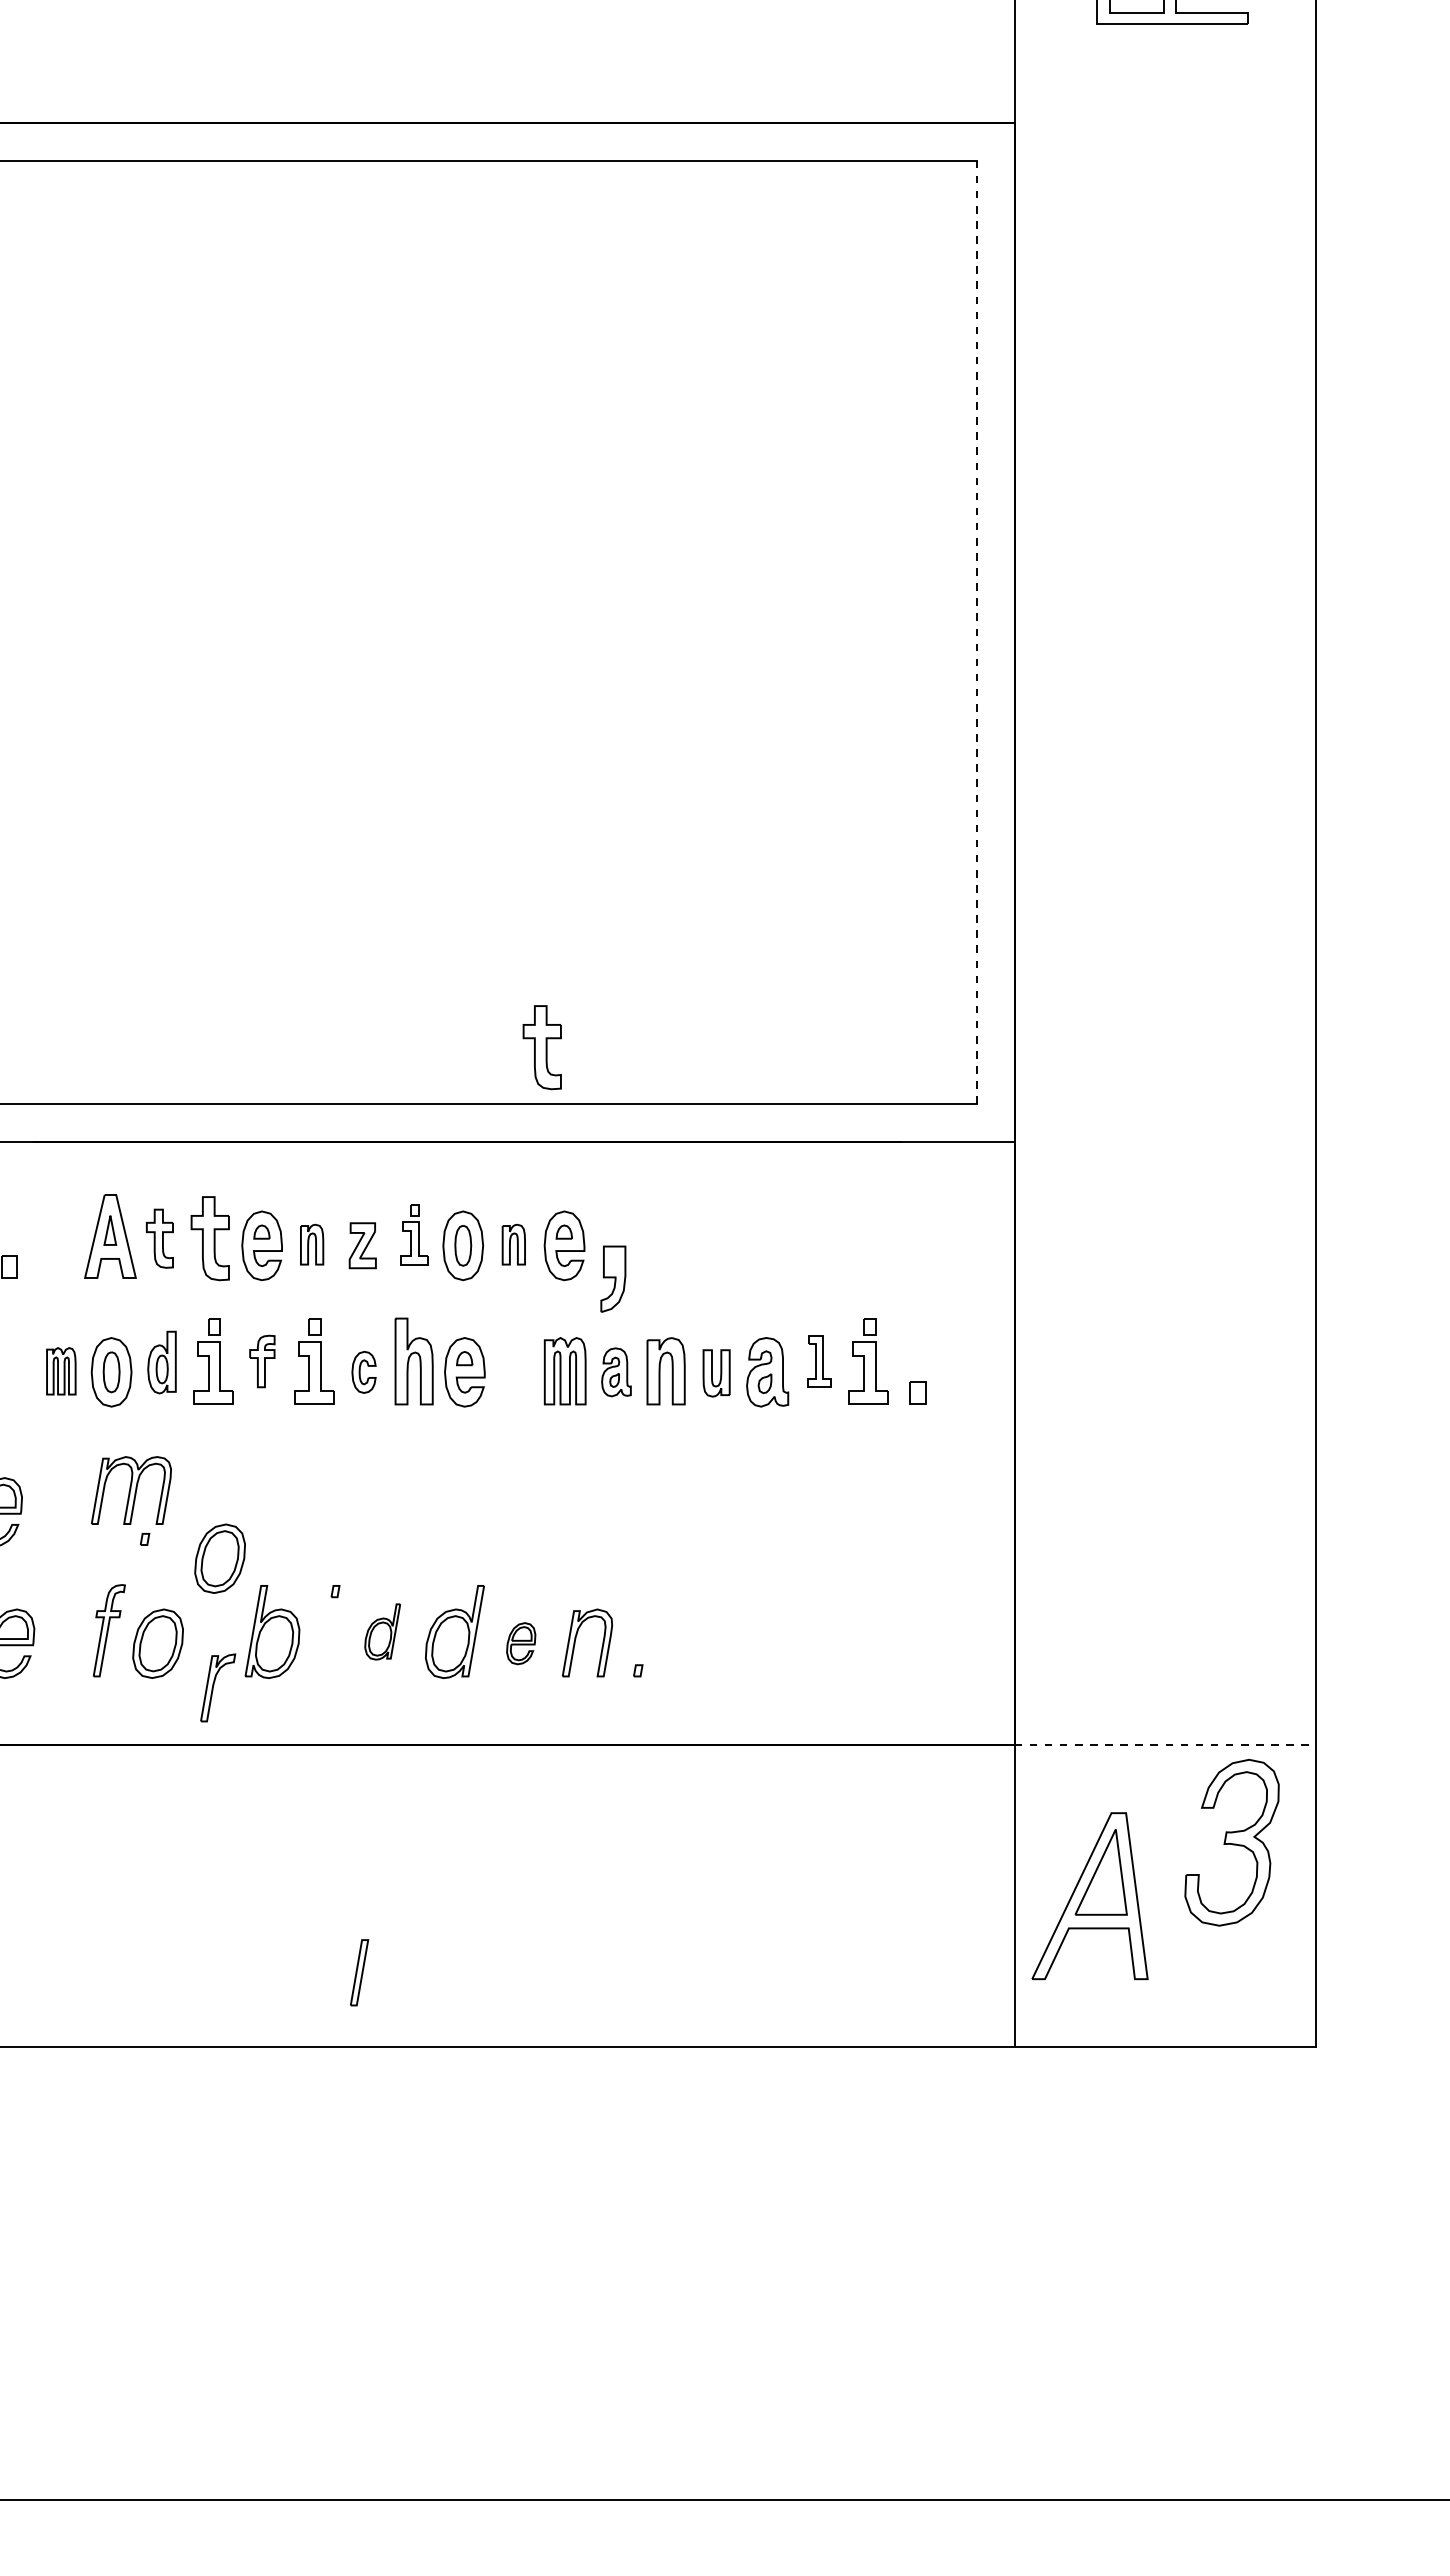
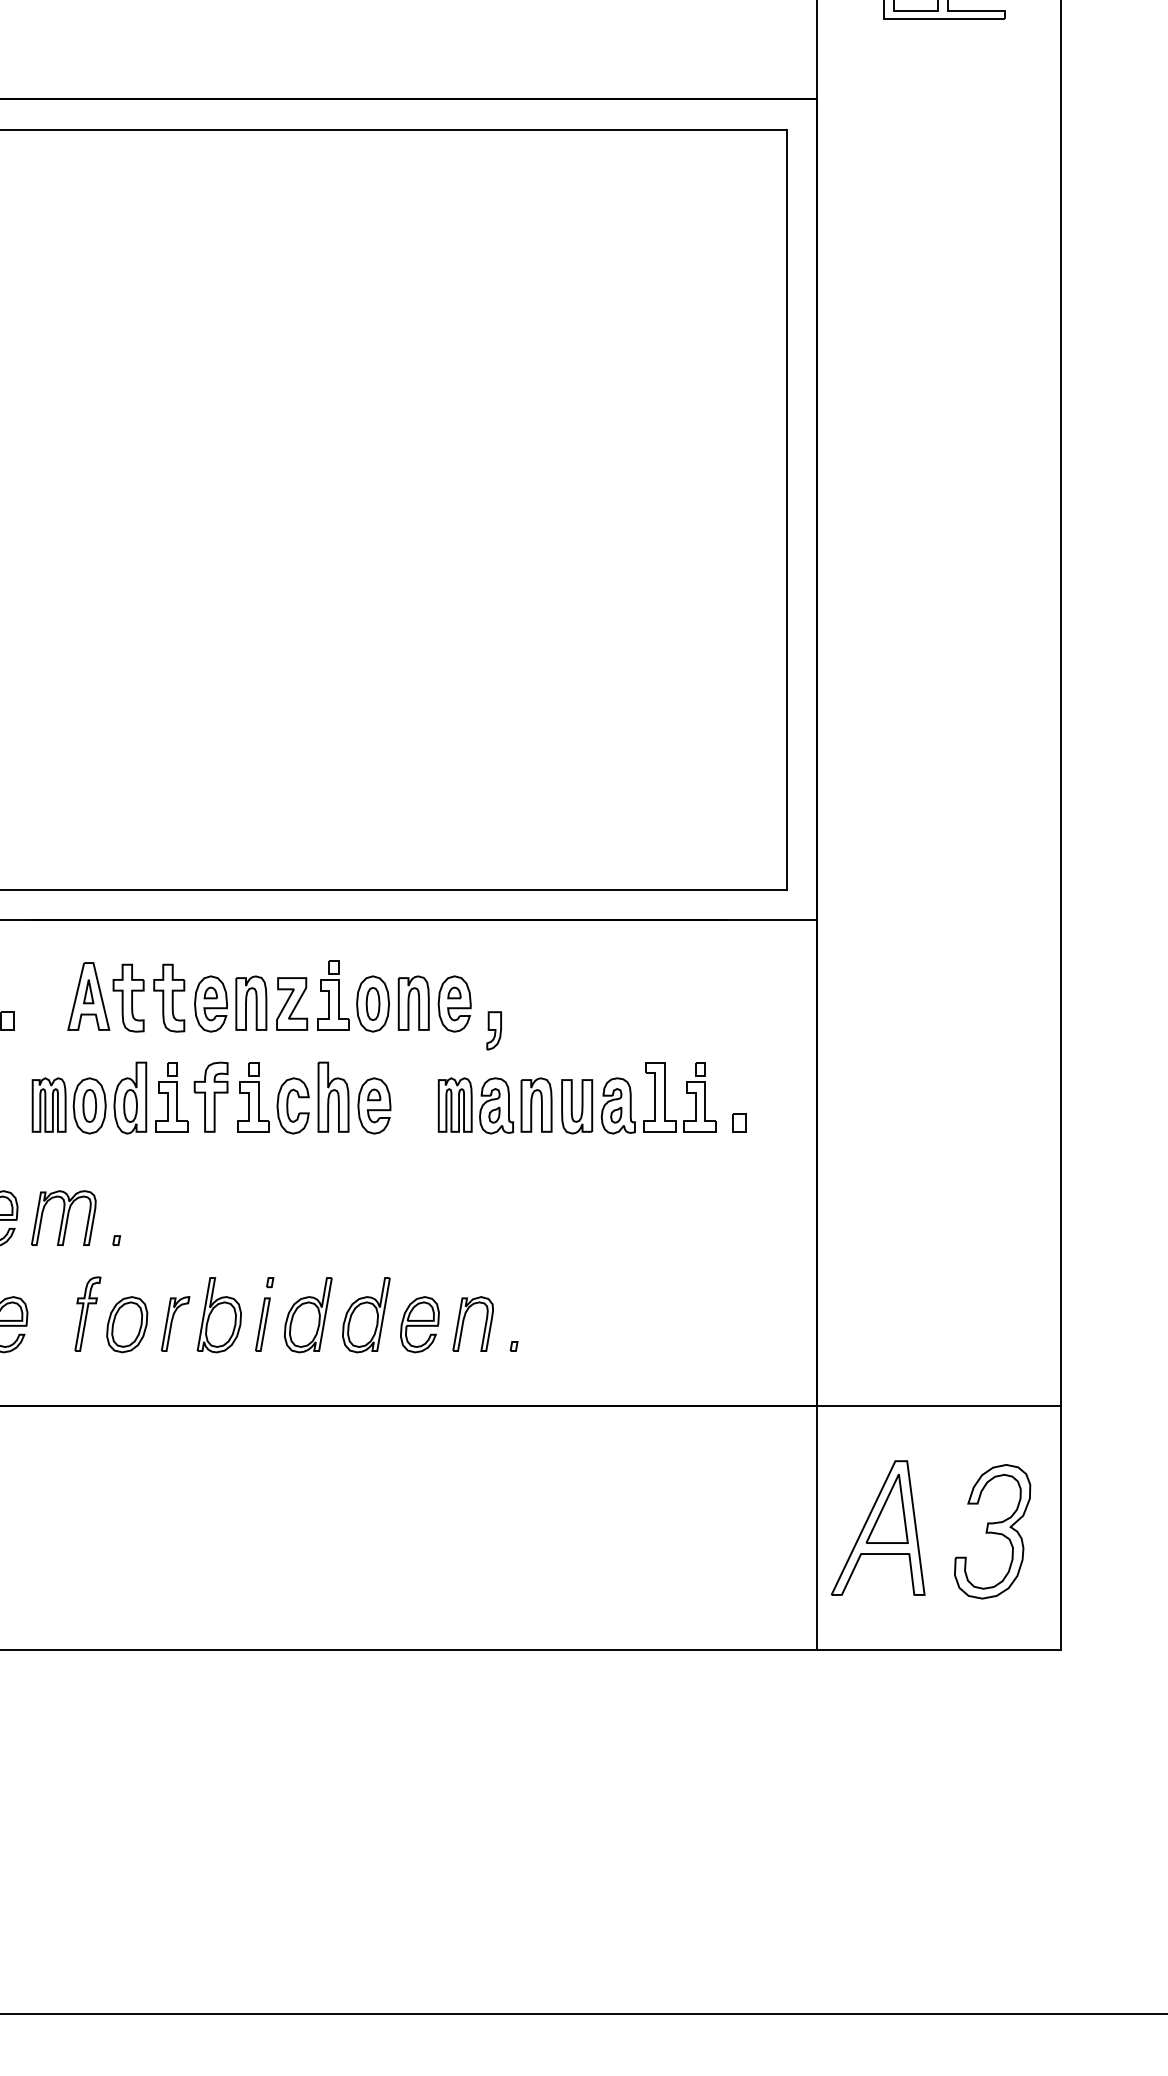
line: (976, 632) -> (786, 509), dashed -> solid
part: (541, 1047) -> (436, 844), removed
part: (414, 1234) -> (333, 994), size x1.43
part: (159, 1238) -> (128, 998), size x1.43
part: (311, 1244) -> (250, 1002), size x1.67
part: (513, 1244) -> (413, 1002), size x1.67
part: (362, 1245) -> (291, 1003), size x1.43
part: (613, 1279) -> (494, 1031), size x0.71
part: (262, 1361) -> (211, 1097), size x1.67
part: (819, 1361) -> (660, 1097), size x1.67
part: (161, 1362) -> (129, 1098), size x1.43
part: (61, 1371) -> (49, 1105), size x1.43
part: (363, 1372) -> (292, 1106), size x1.67
part: (616, 1372) -> (496, 1106), size x1.43
part: (716, 1373) -> (577, 1106), size x1.43
part: (131, 1490) -> (63, 1218), moved
part: (219, 1558) -> (176, 1255), removed
part: (382, 1631) -> (308, 1314), size x1.67
part: (520, 1643) -> (419, 1324), size x1.67
part: (218, 1687) -> (175, 1323), moved
line: (1165, 1745) -> (938, 1406), dashed -> solid
part: (1231, 1842) -> (992, 1531), moved
part: (359, 1972) -> (262, 1324), moved

